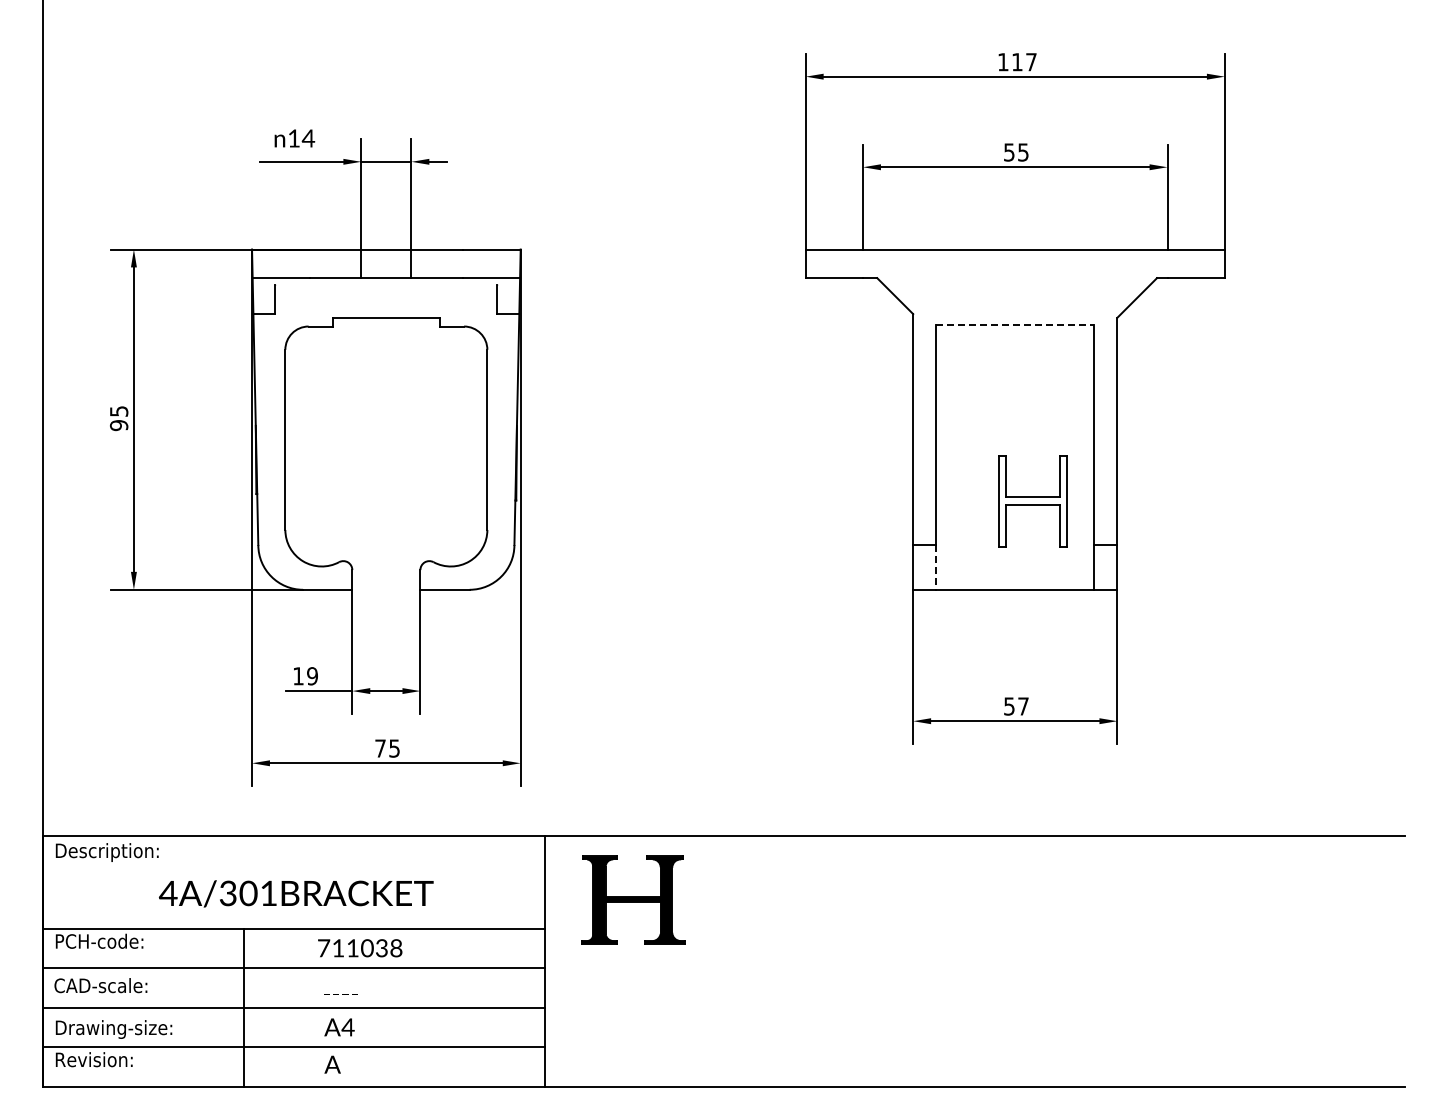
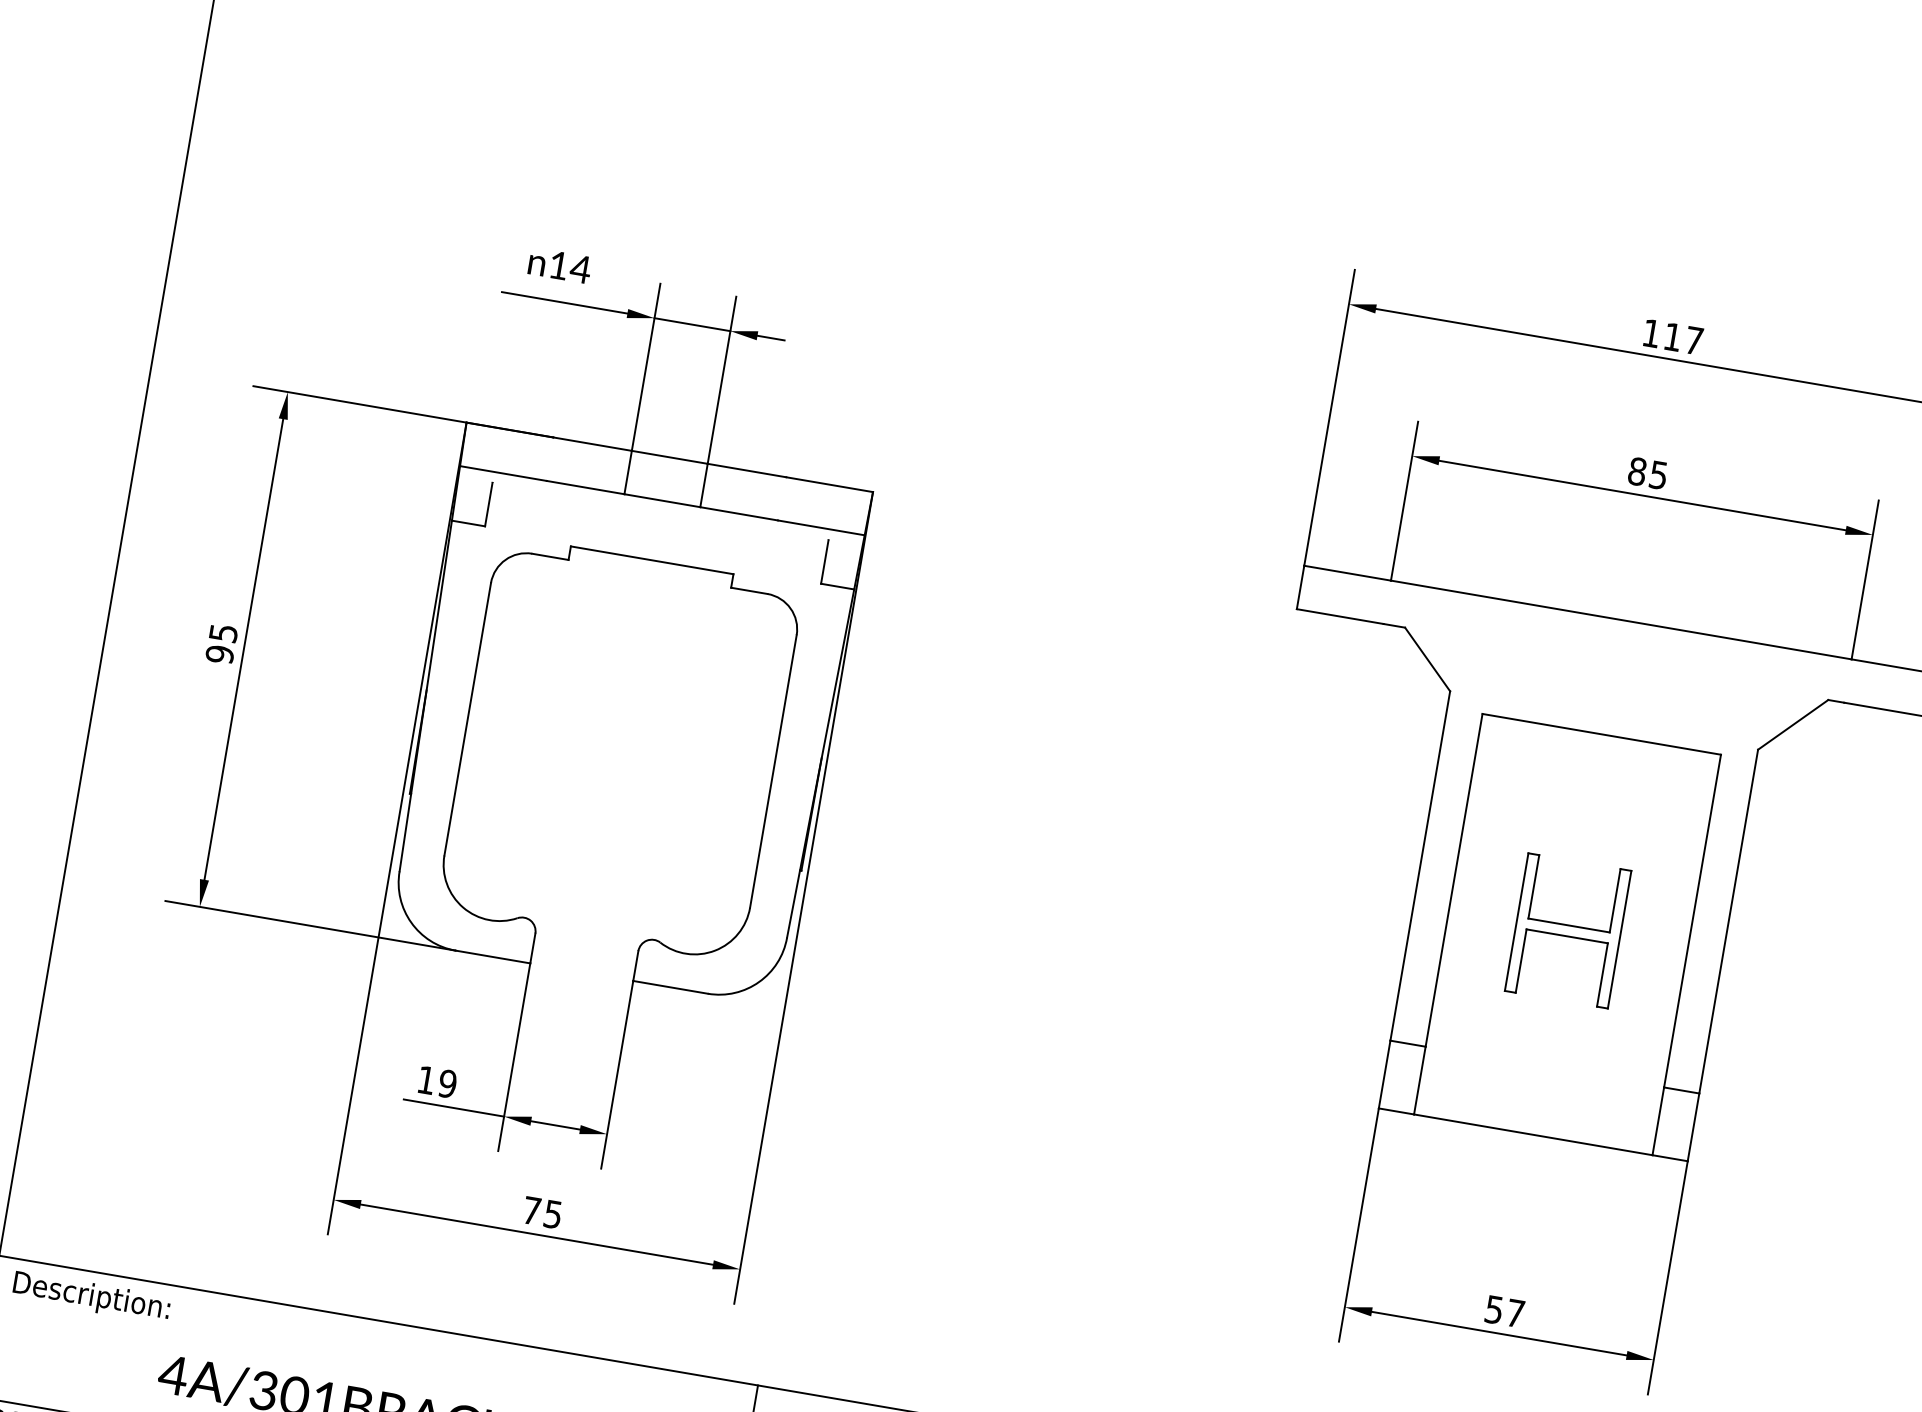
text: (1008, 152) -> (1636, 471), 55 -> 85
line: (1015, 325) -> (1601, 735), dashed -> solid
part: (1032, 501) -> (1566, 931), moved
line: (936, 567) -> (1419, 1080), dashed -> solid

